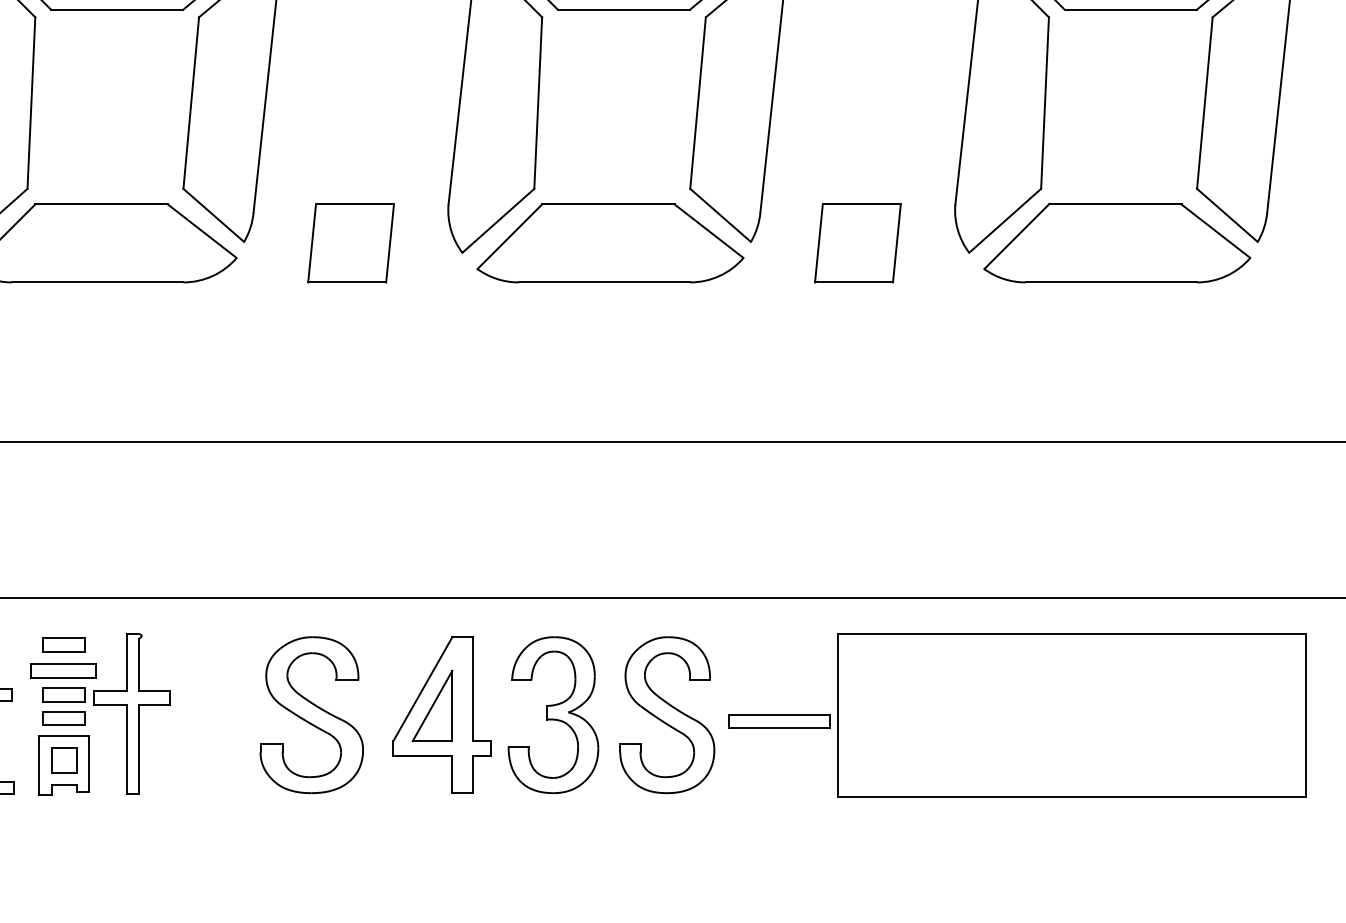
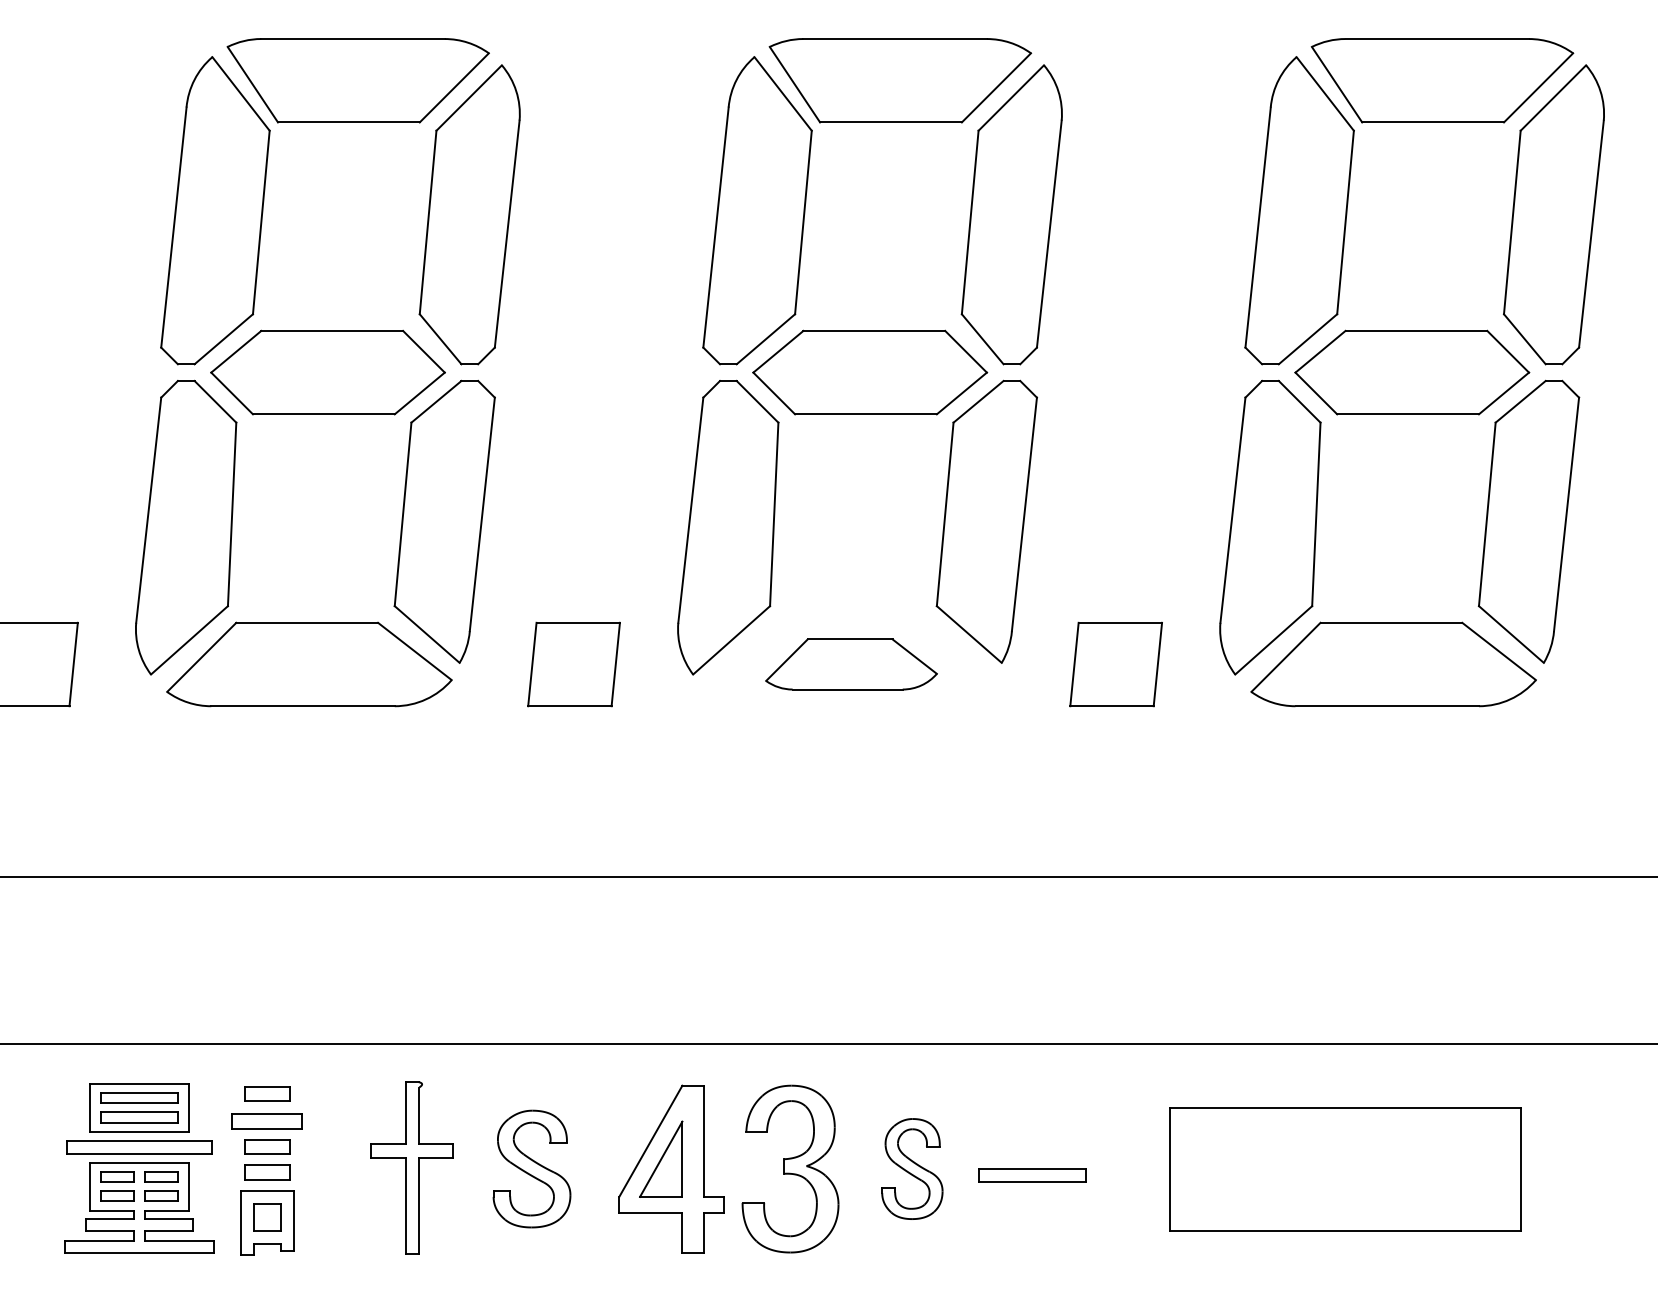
part: (610, 243) -> (851, 664), size x0.6
part: (131, 713) -> (411, 1167), moved
part: (311, 714) -> (531, 1168), size x0.7
part: (667, 714) -> (912, 1168), size x0.6
part: (1072, 715) -> (1345, 1169), size x0.7

